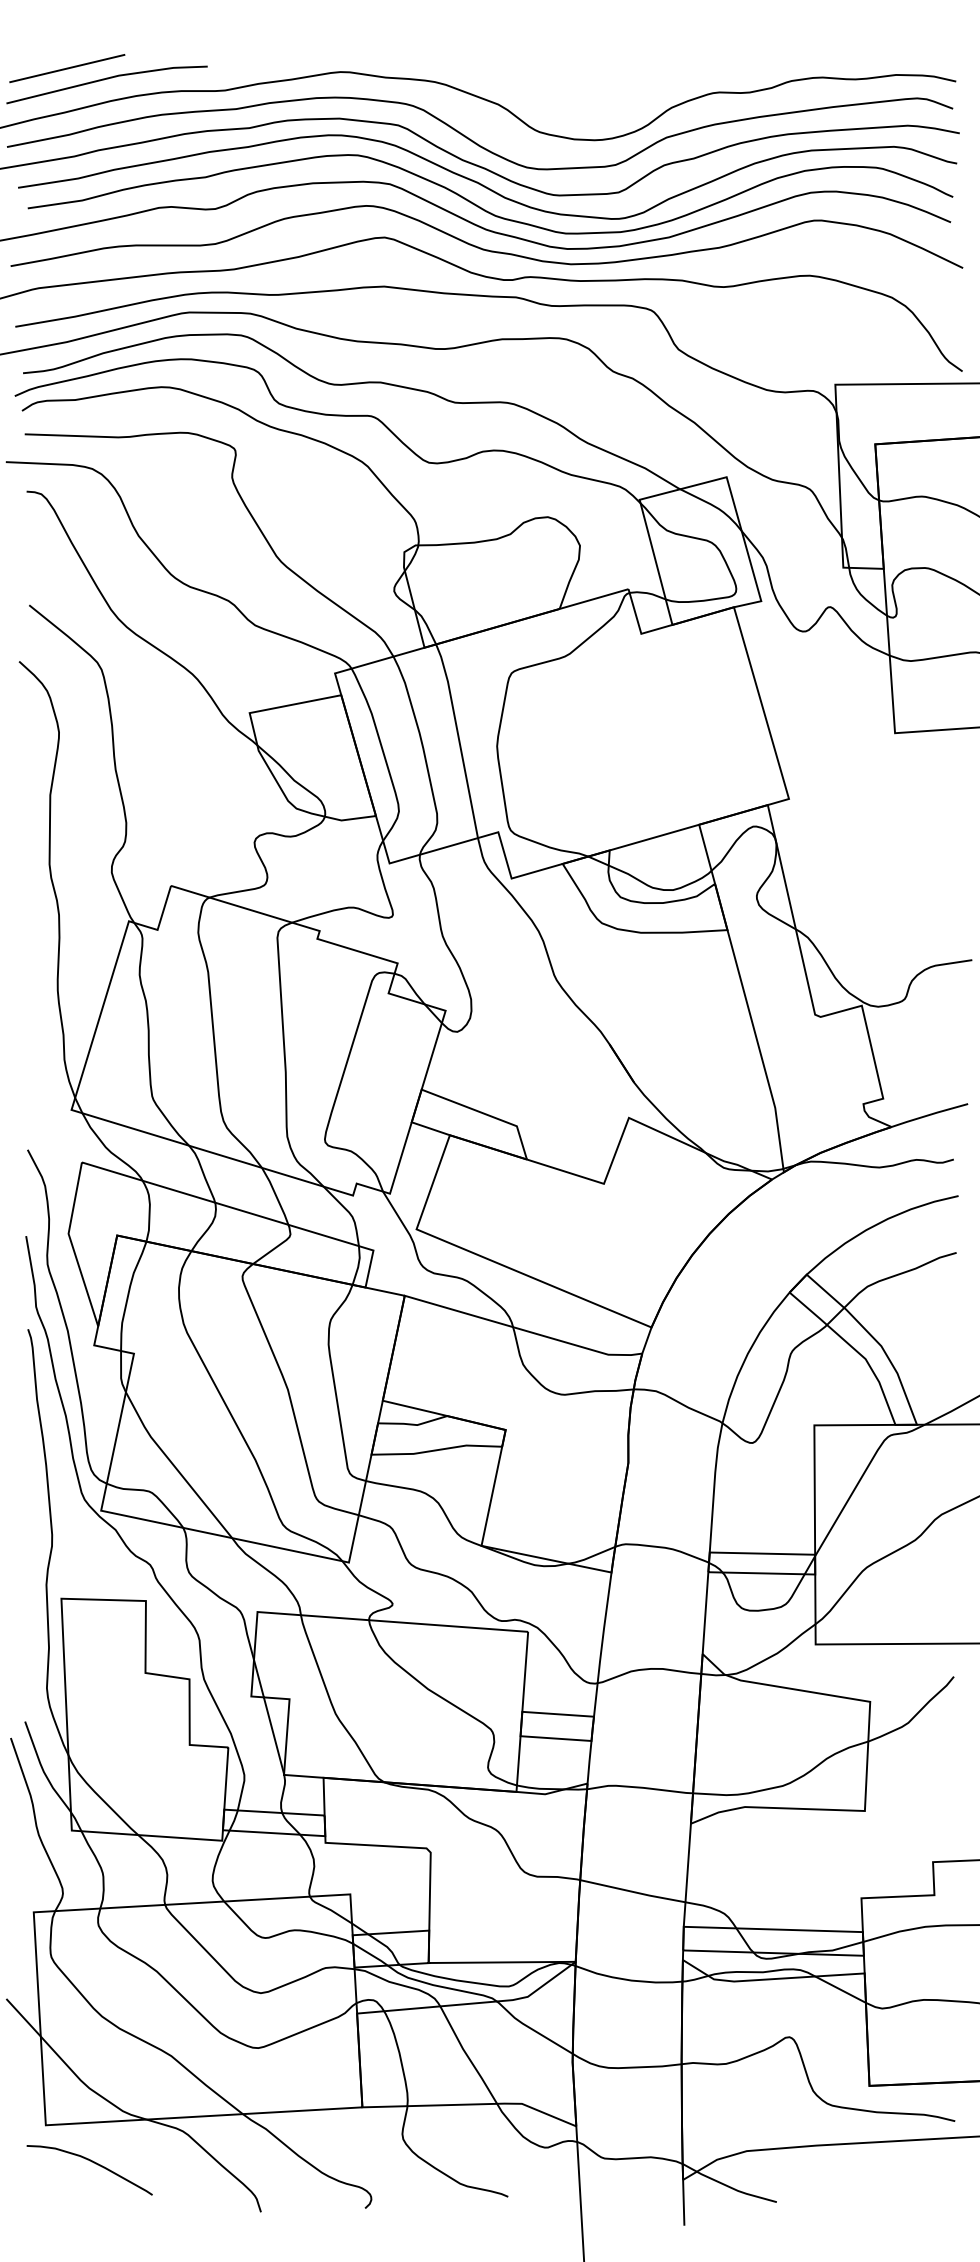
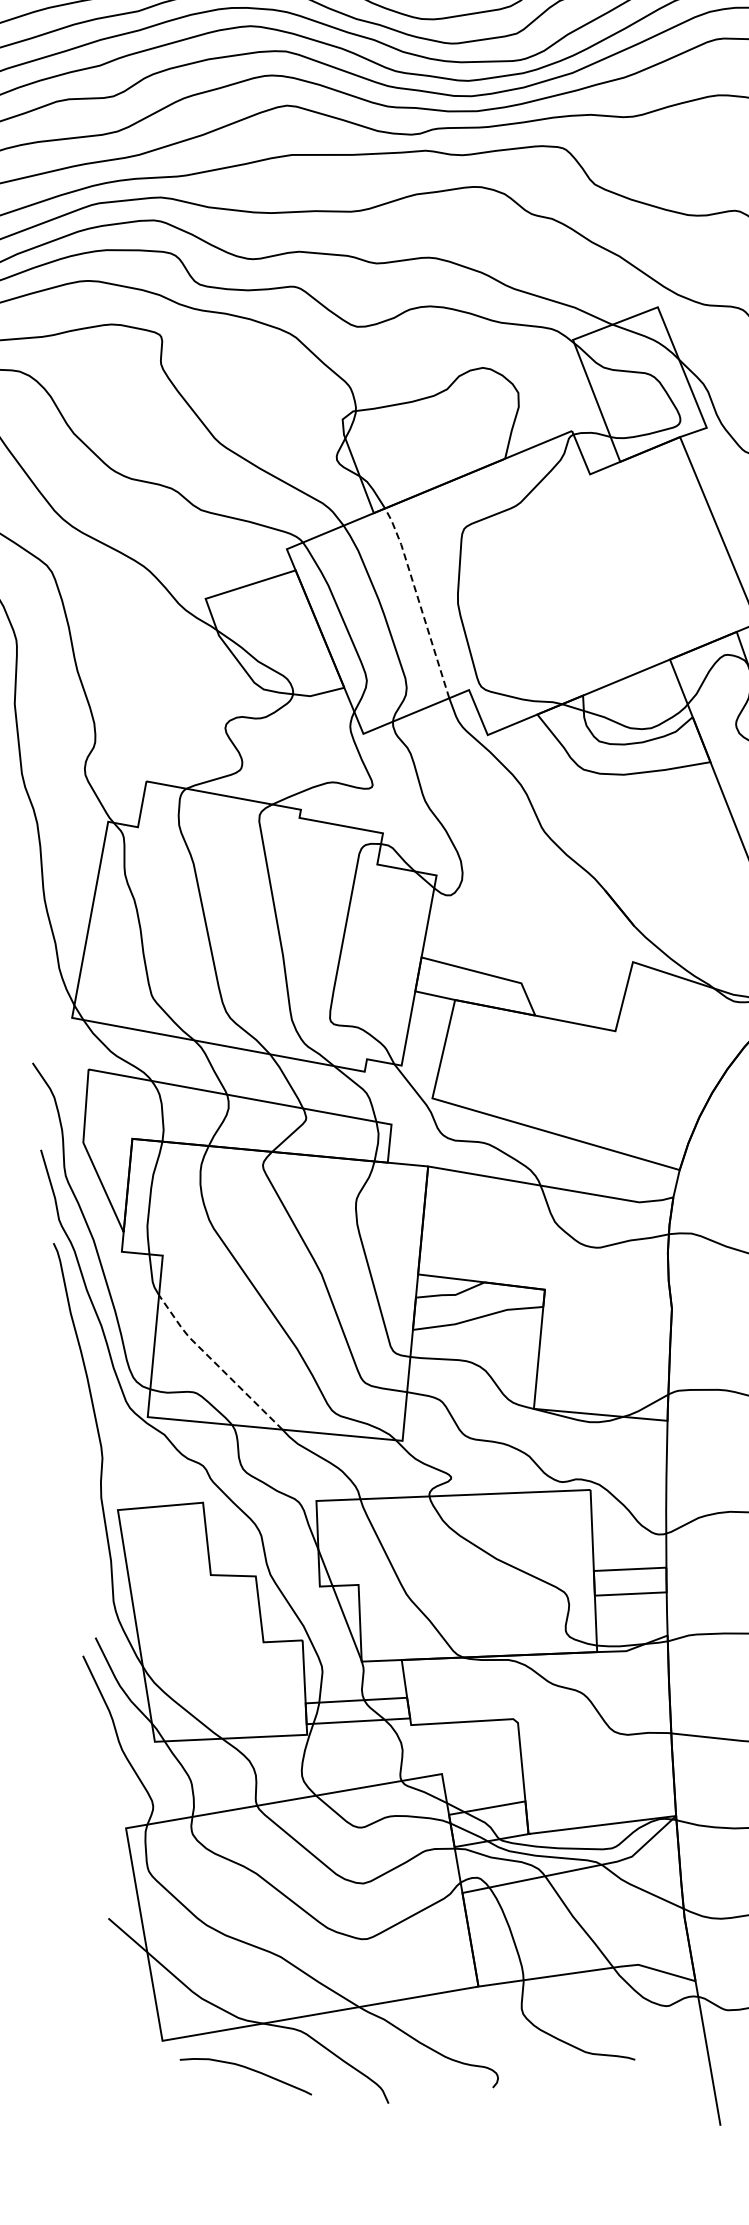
line: (459, 739) -> (419, 601), solid -> dashed
line: (174, 1466) -> (216, 1364), solid -> dashed
curve: (93, 2163) -> (248, 2069), moved

